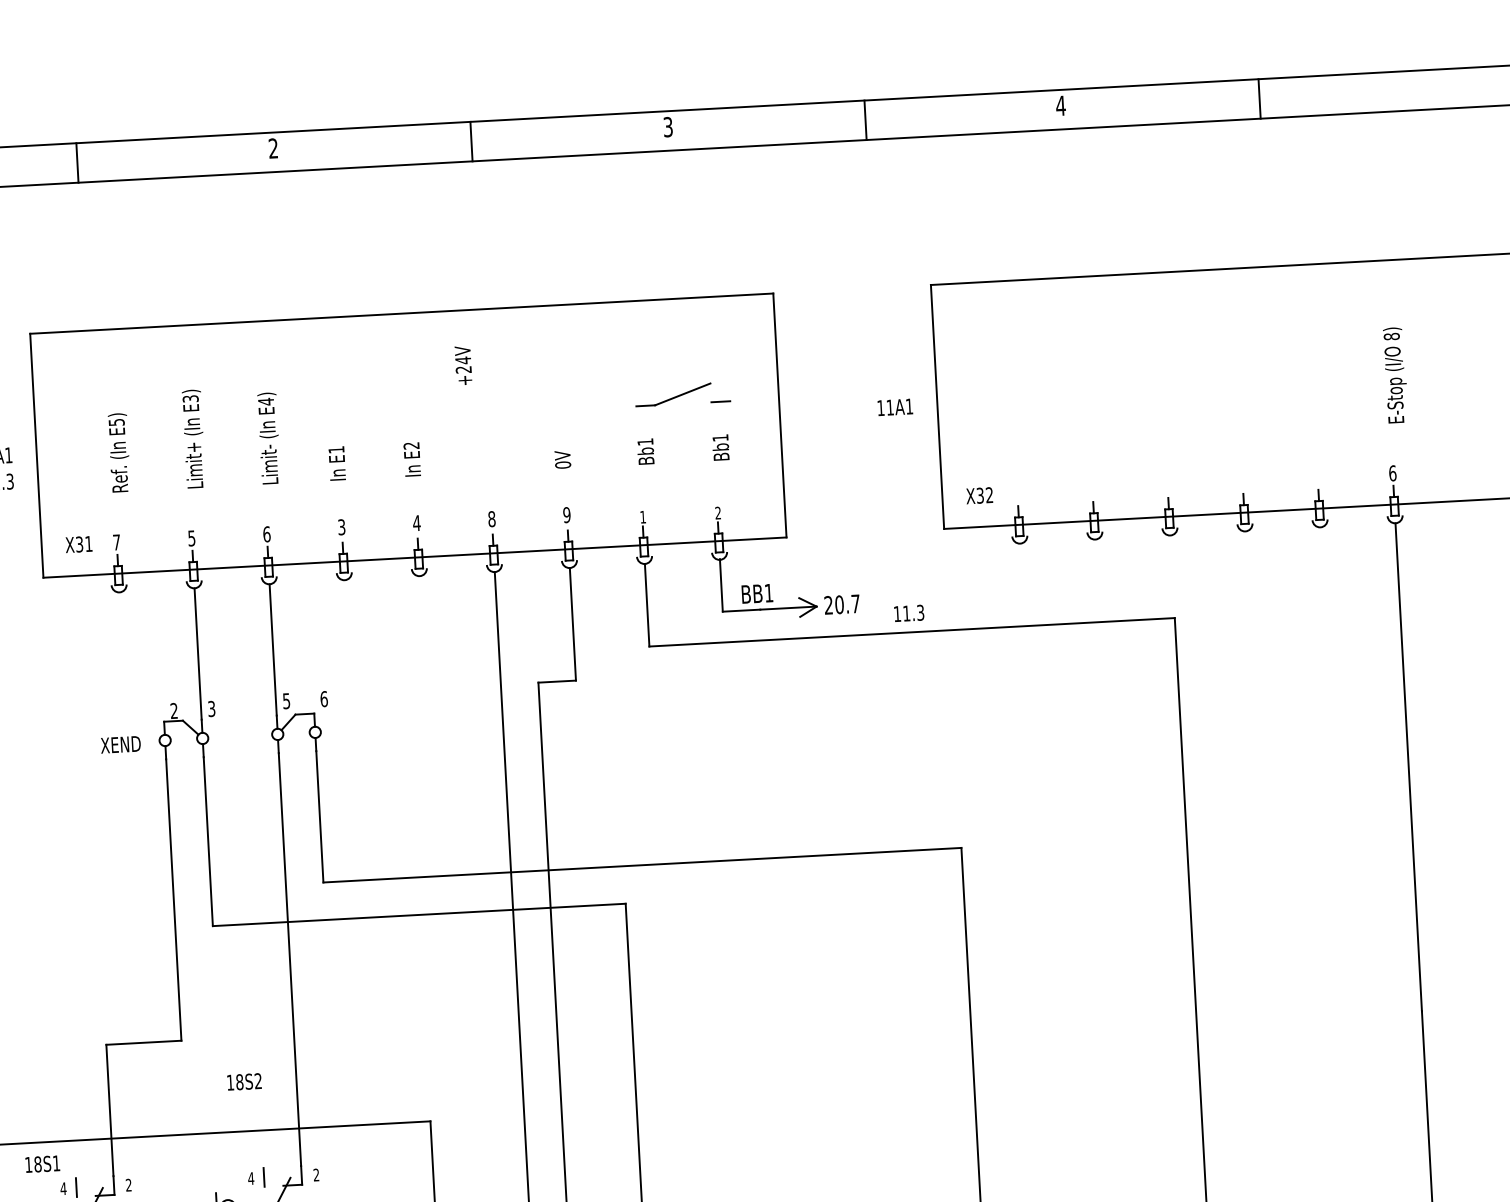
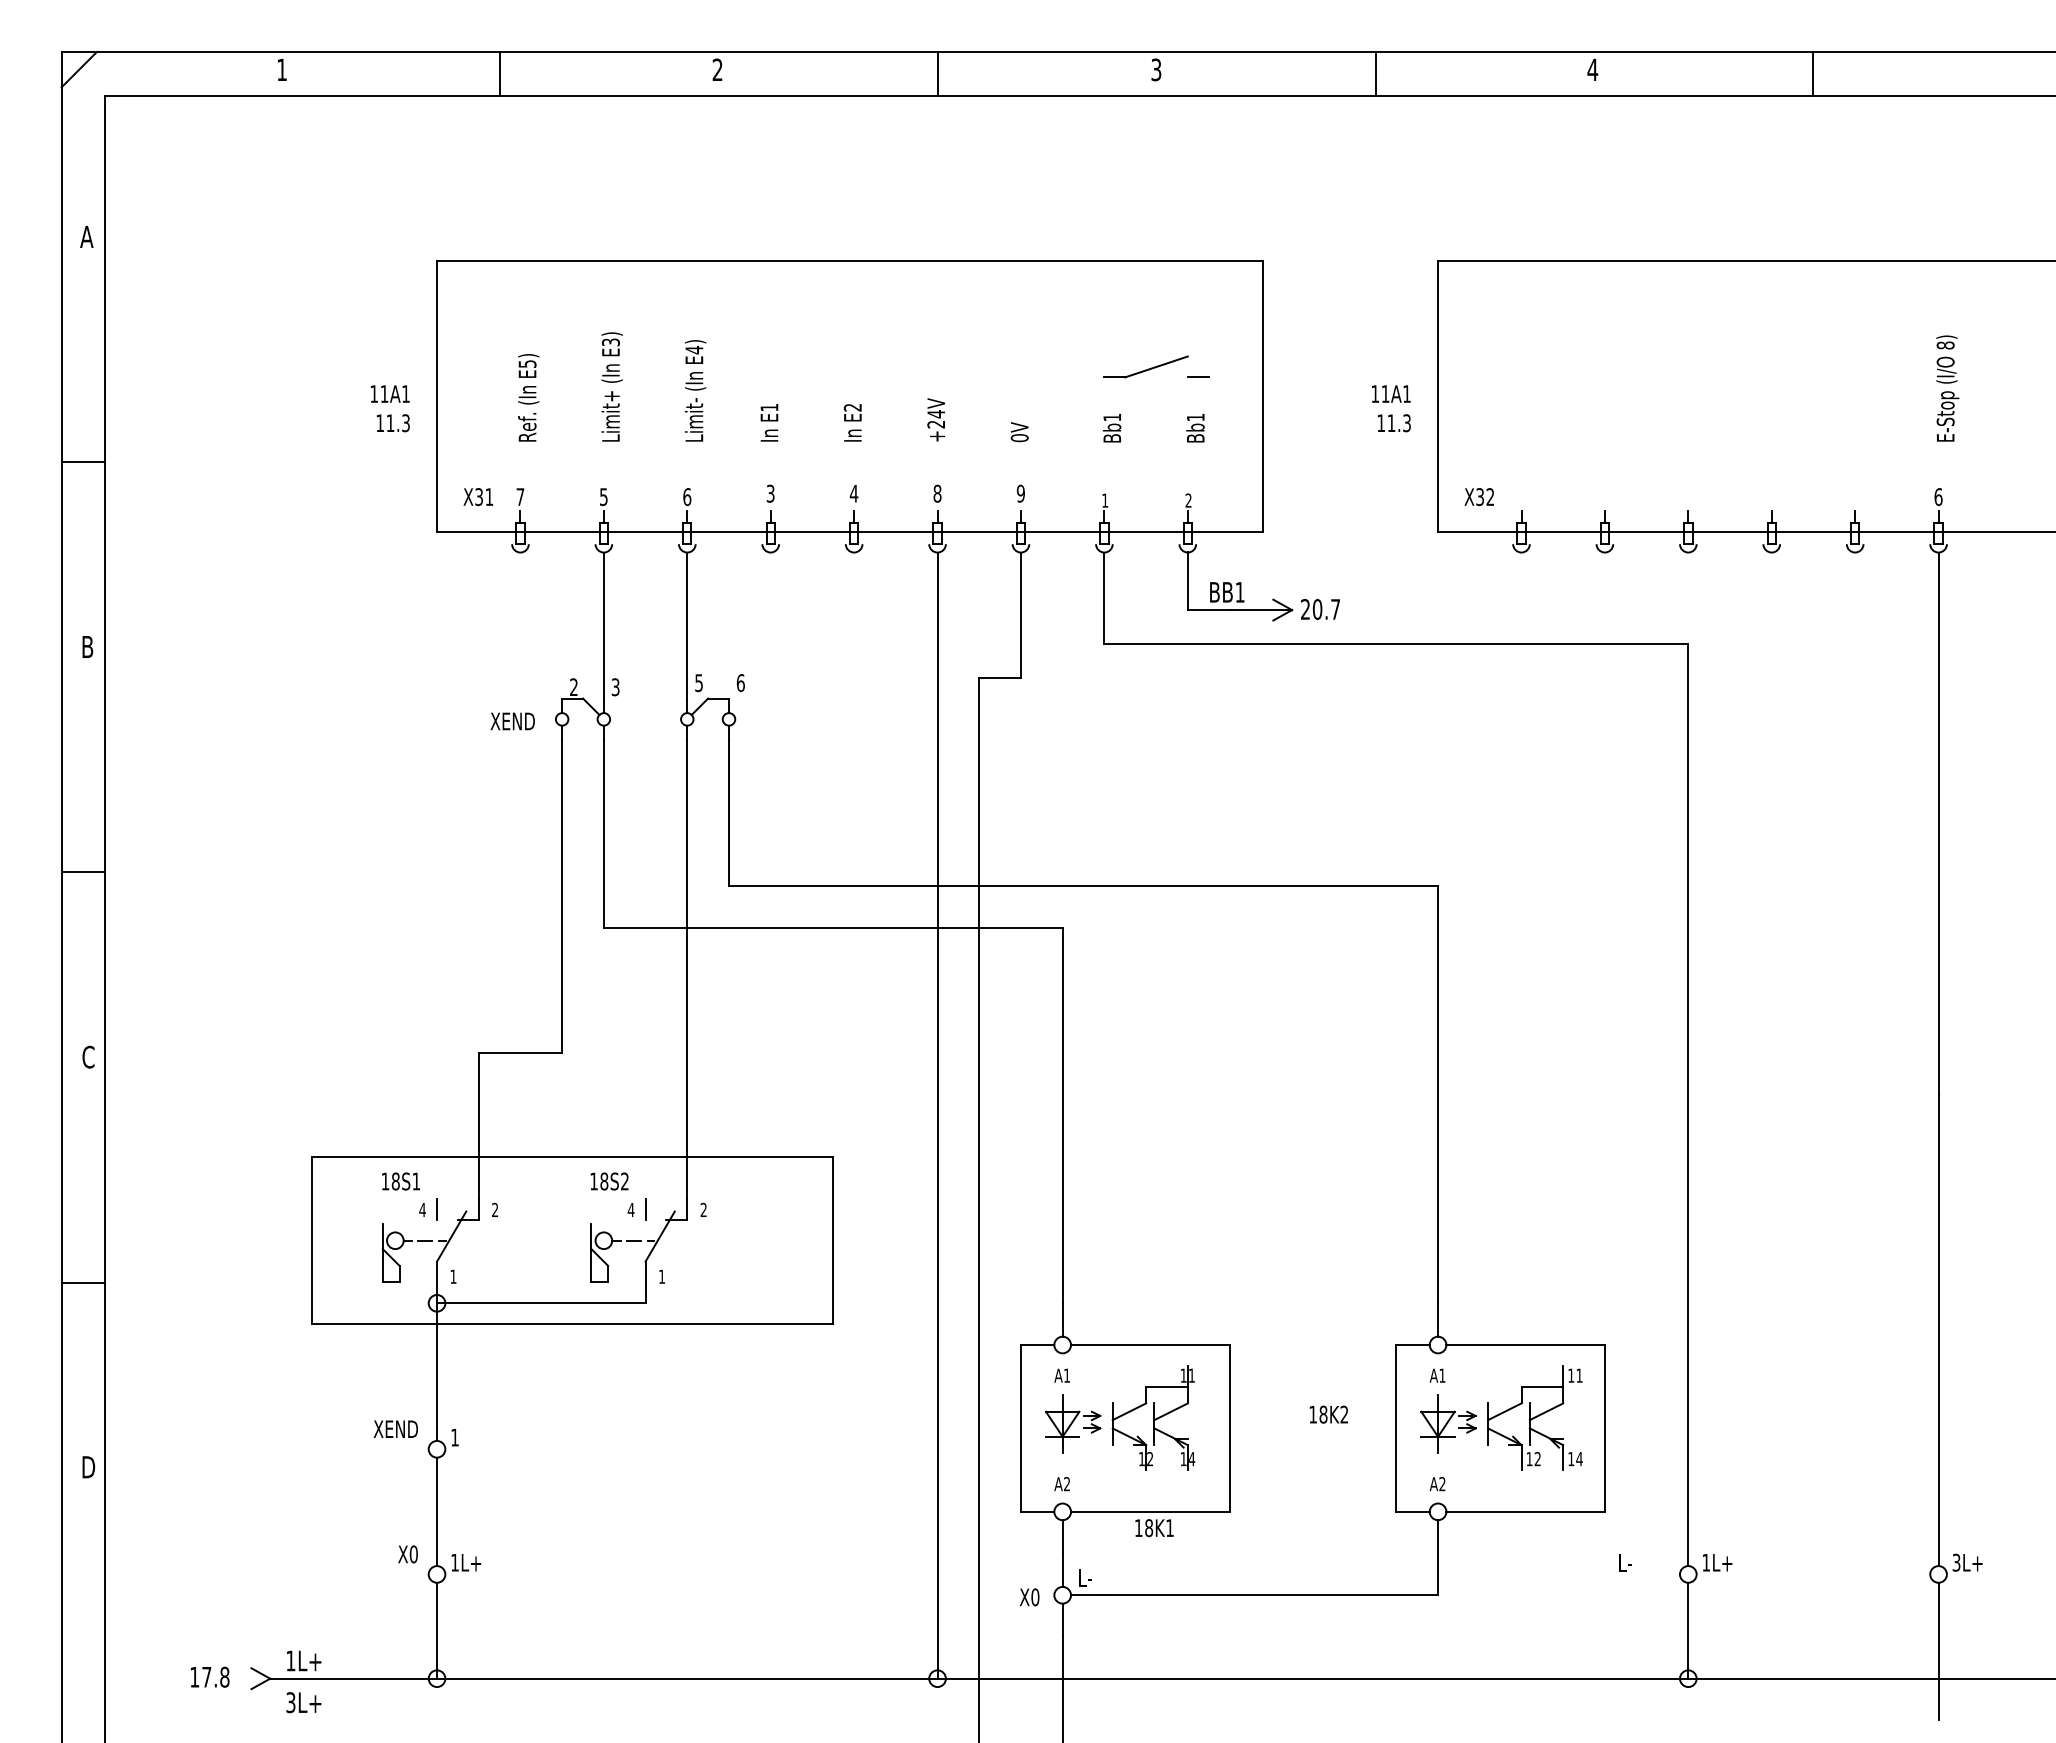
text: (462, 365) -> (935, 419), moved
text: (909, 613) -> (1394, 423), moved
text: (244, 1081) -> (609, 1181), moved

